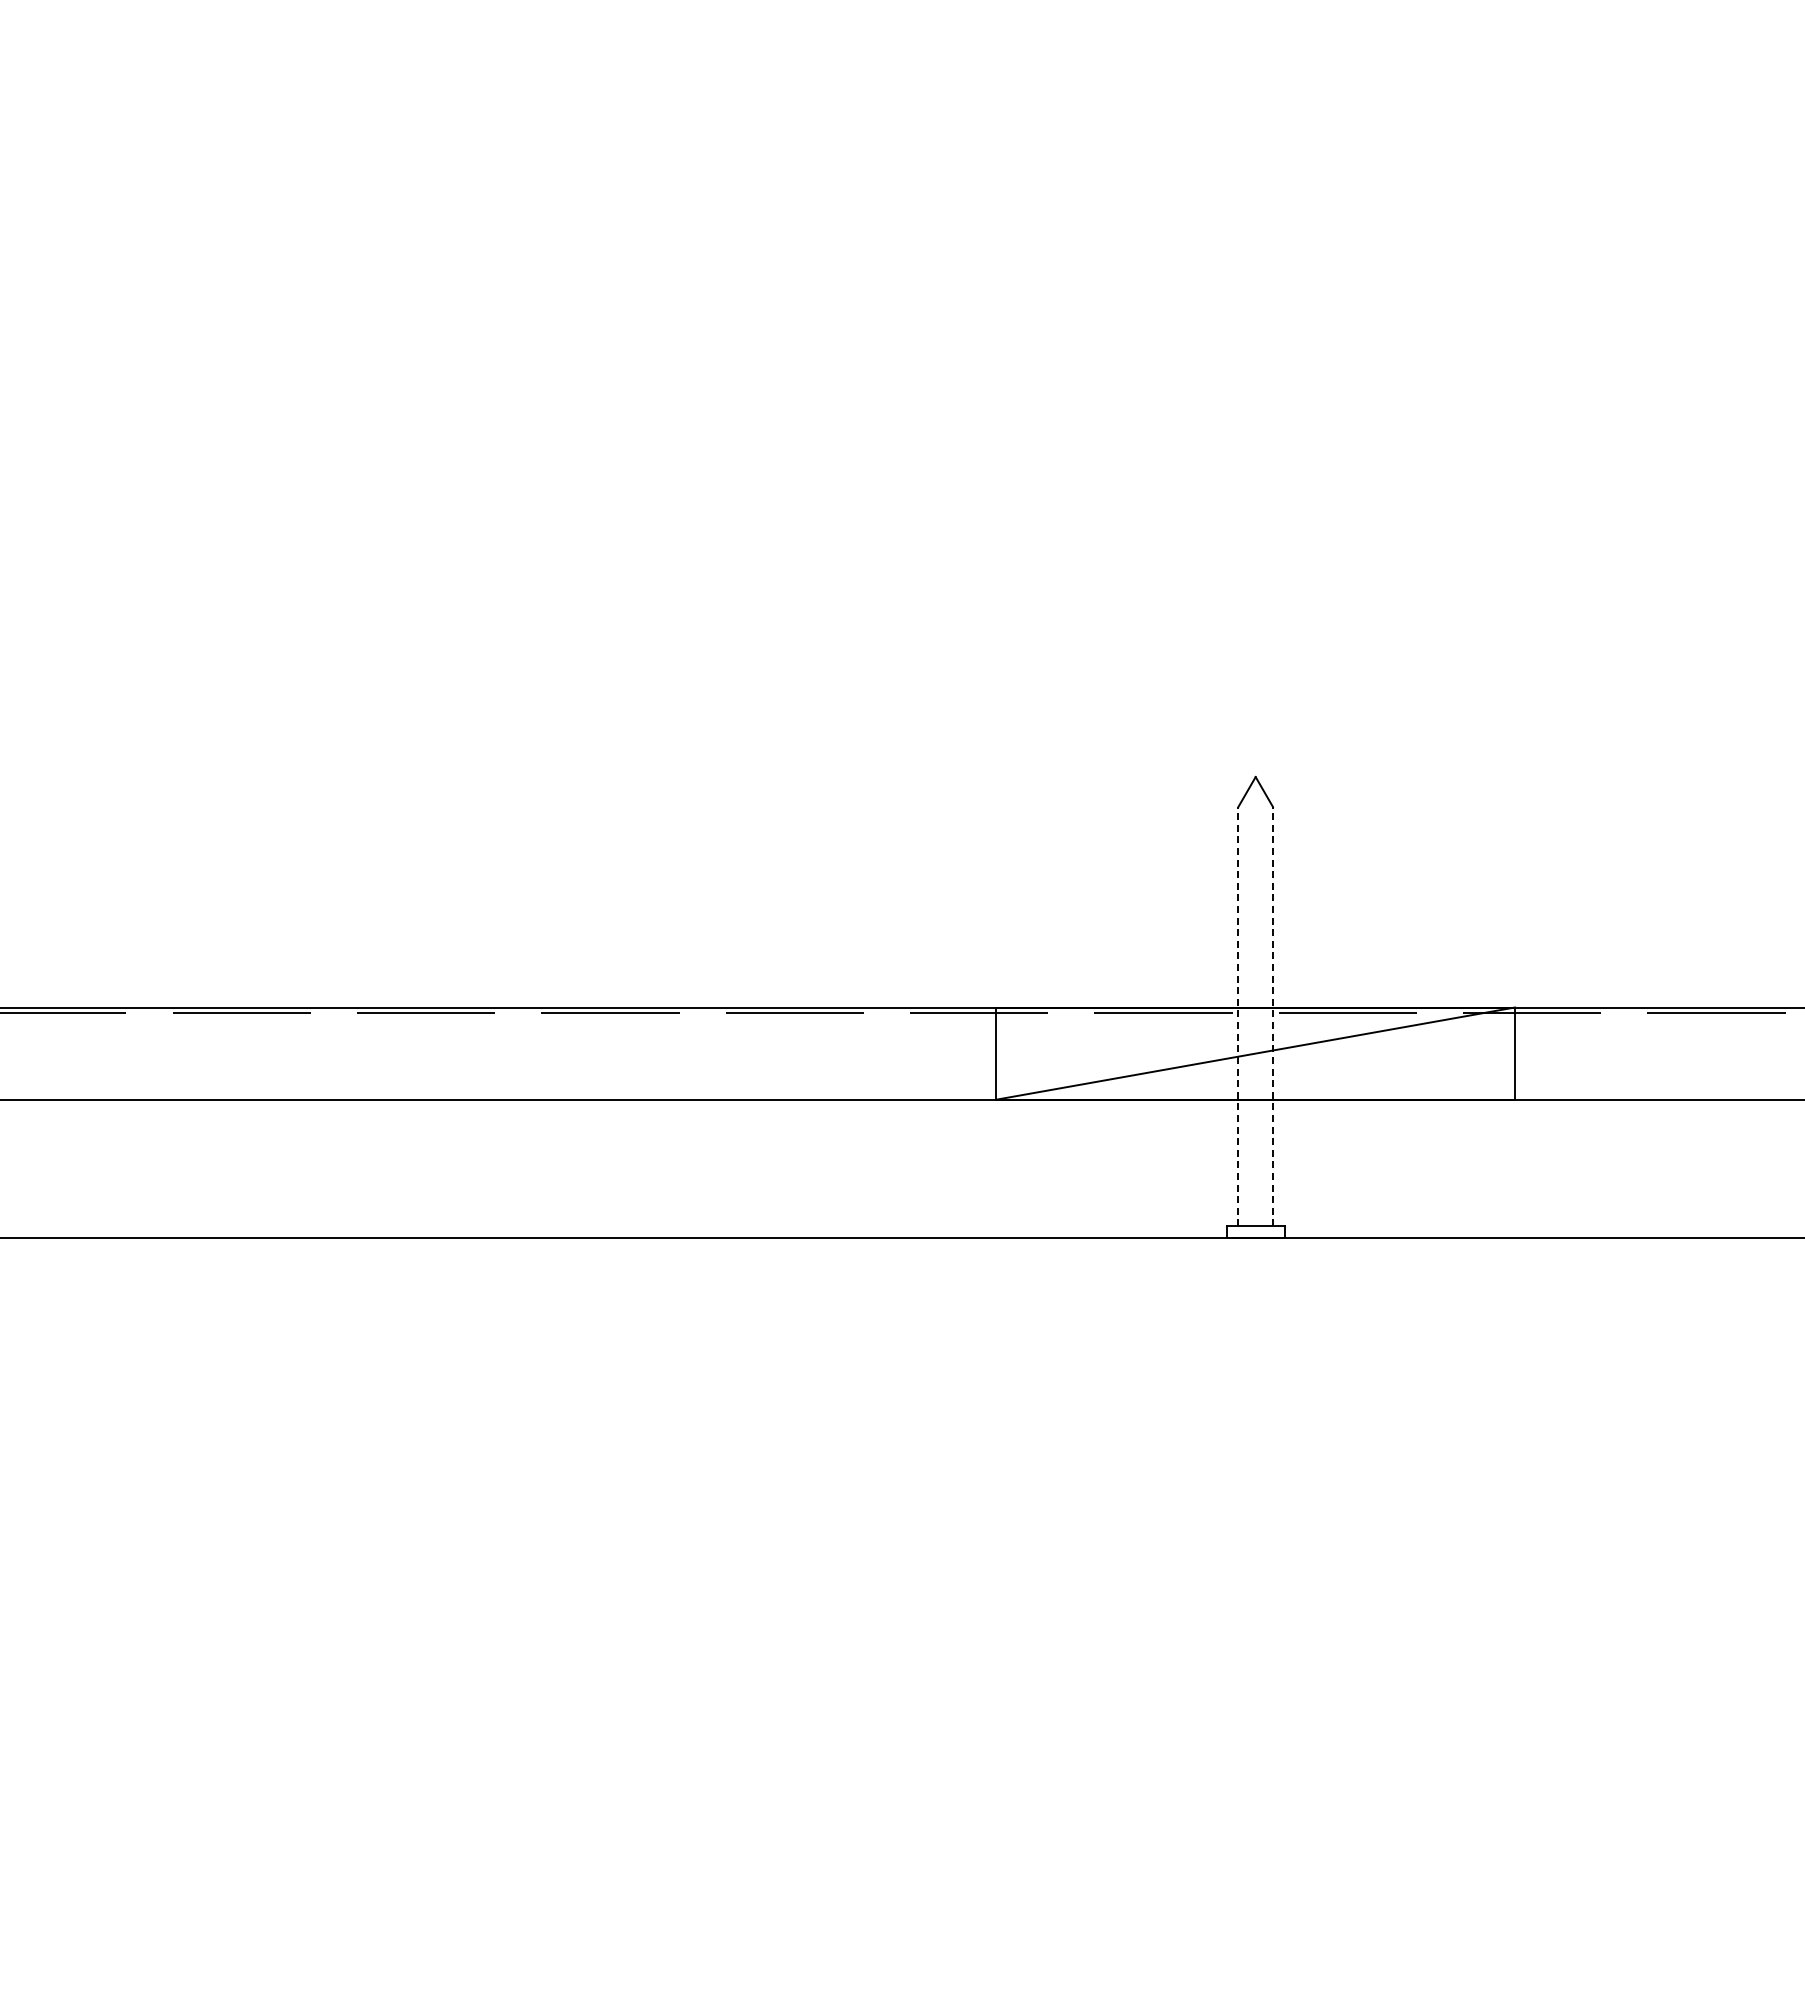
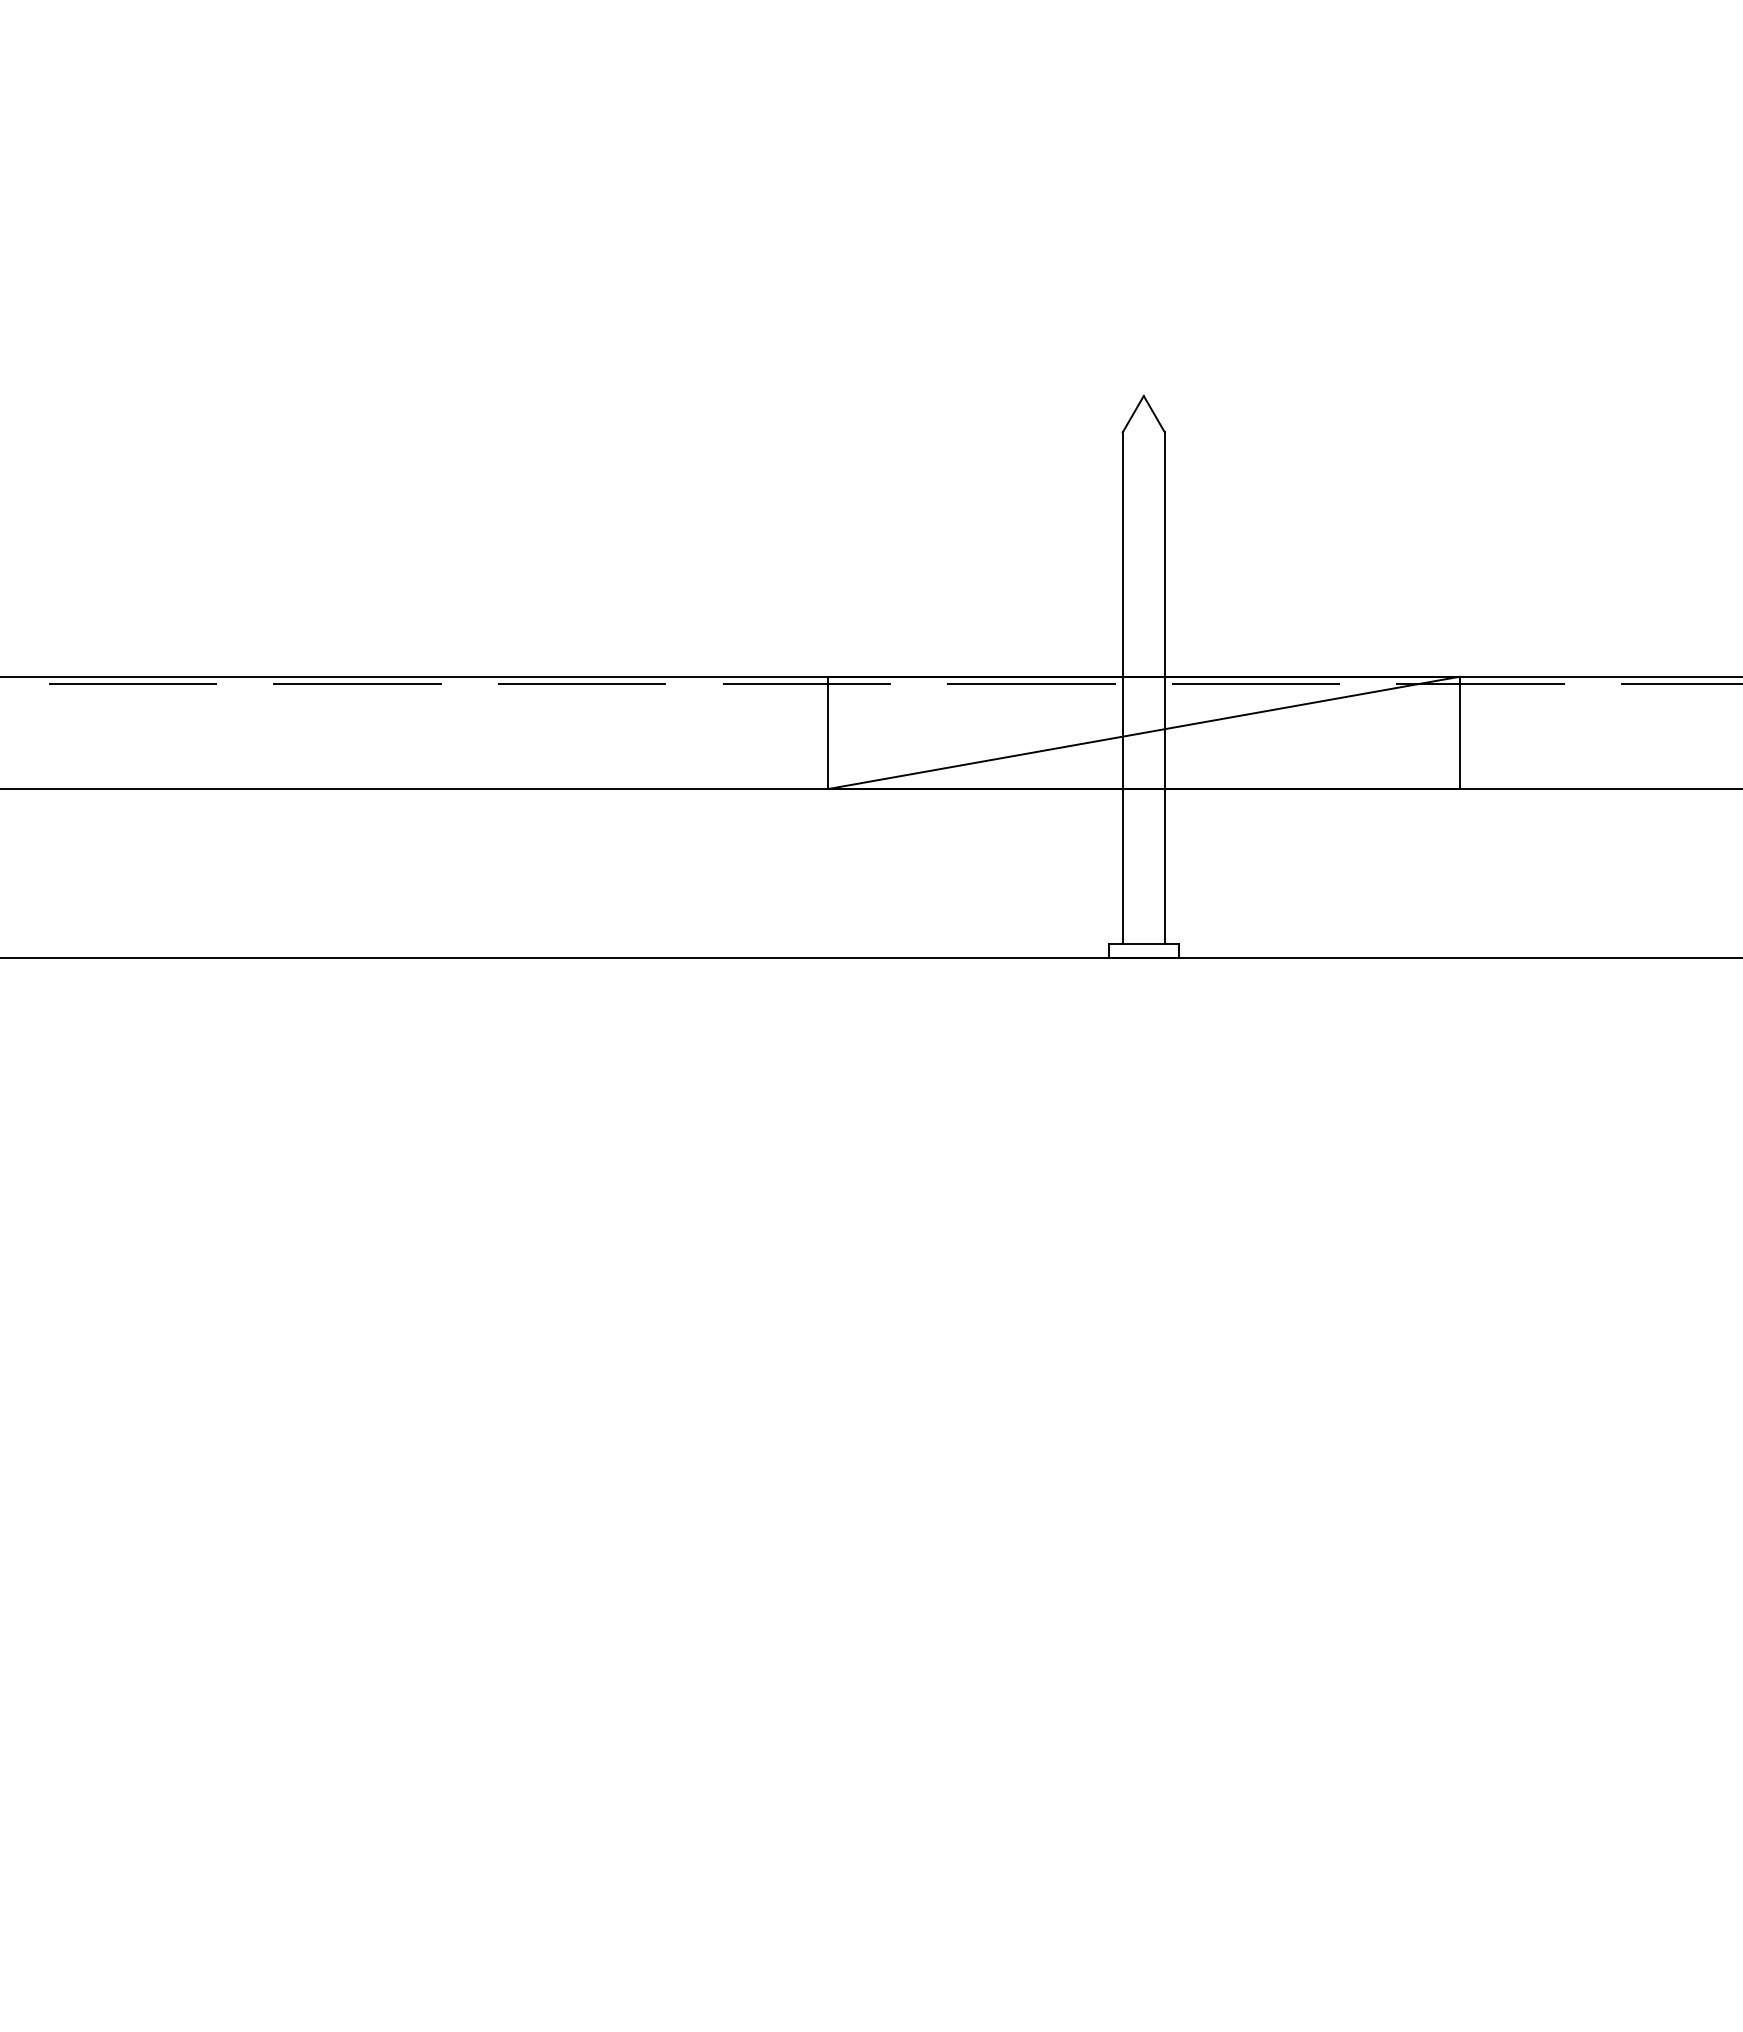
line: (1238, 1016) -> (1122, 687), dashed -> solid
line: (1272, 1016) -> (1164, 687), dashed -> solid

